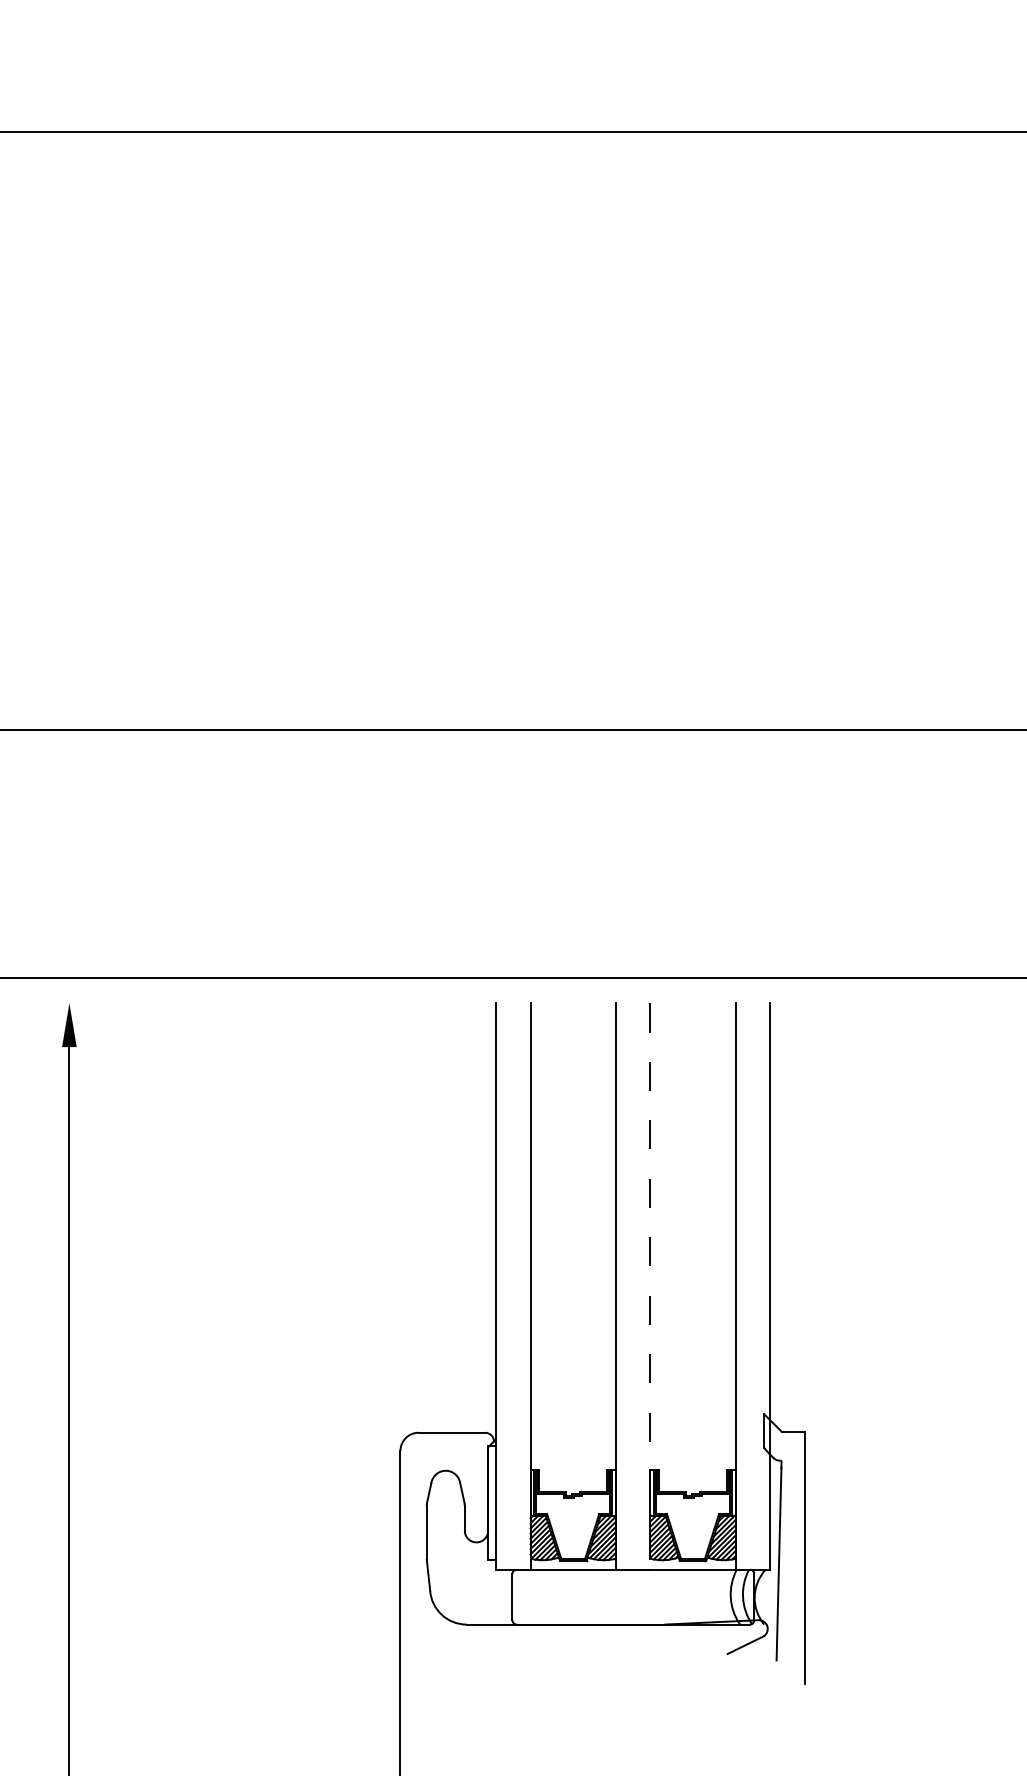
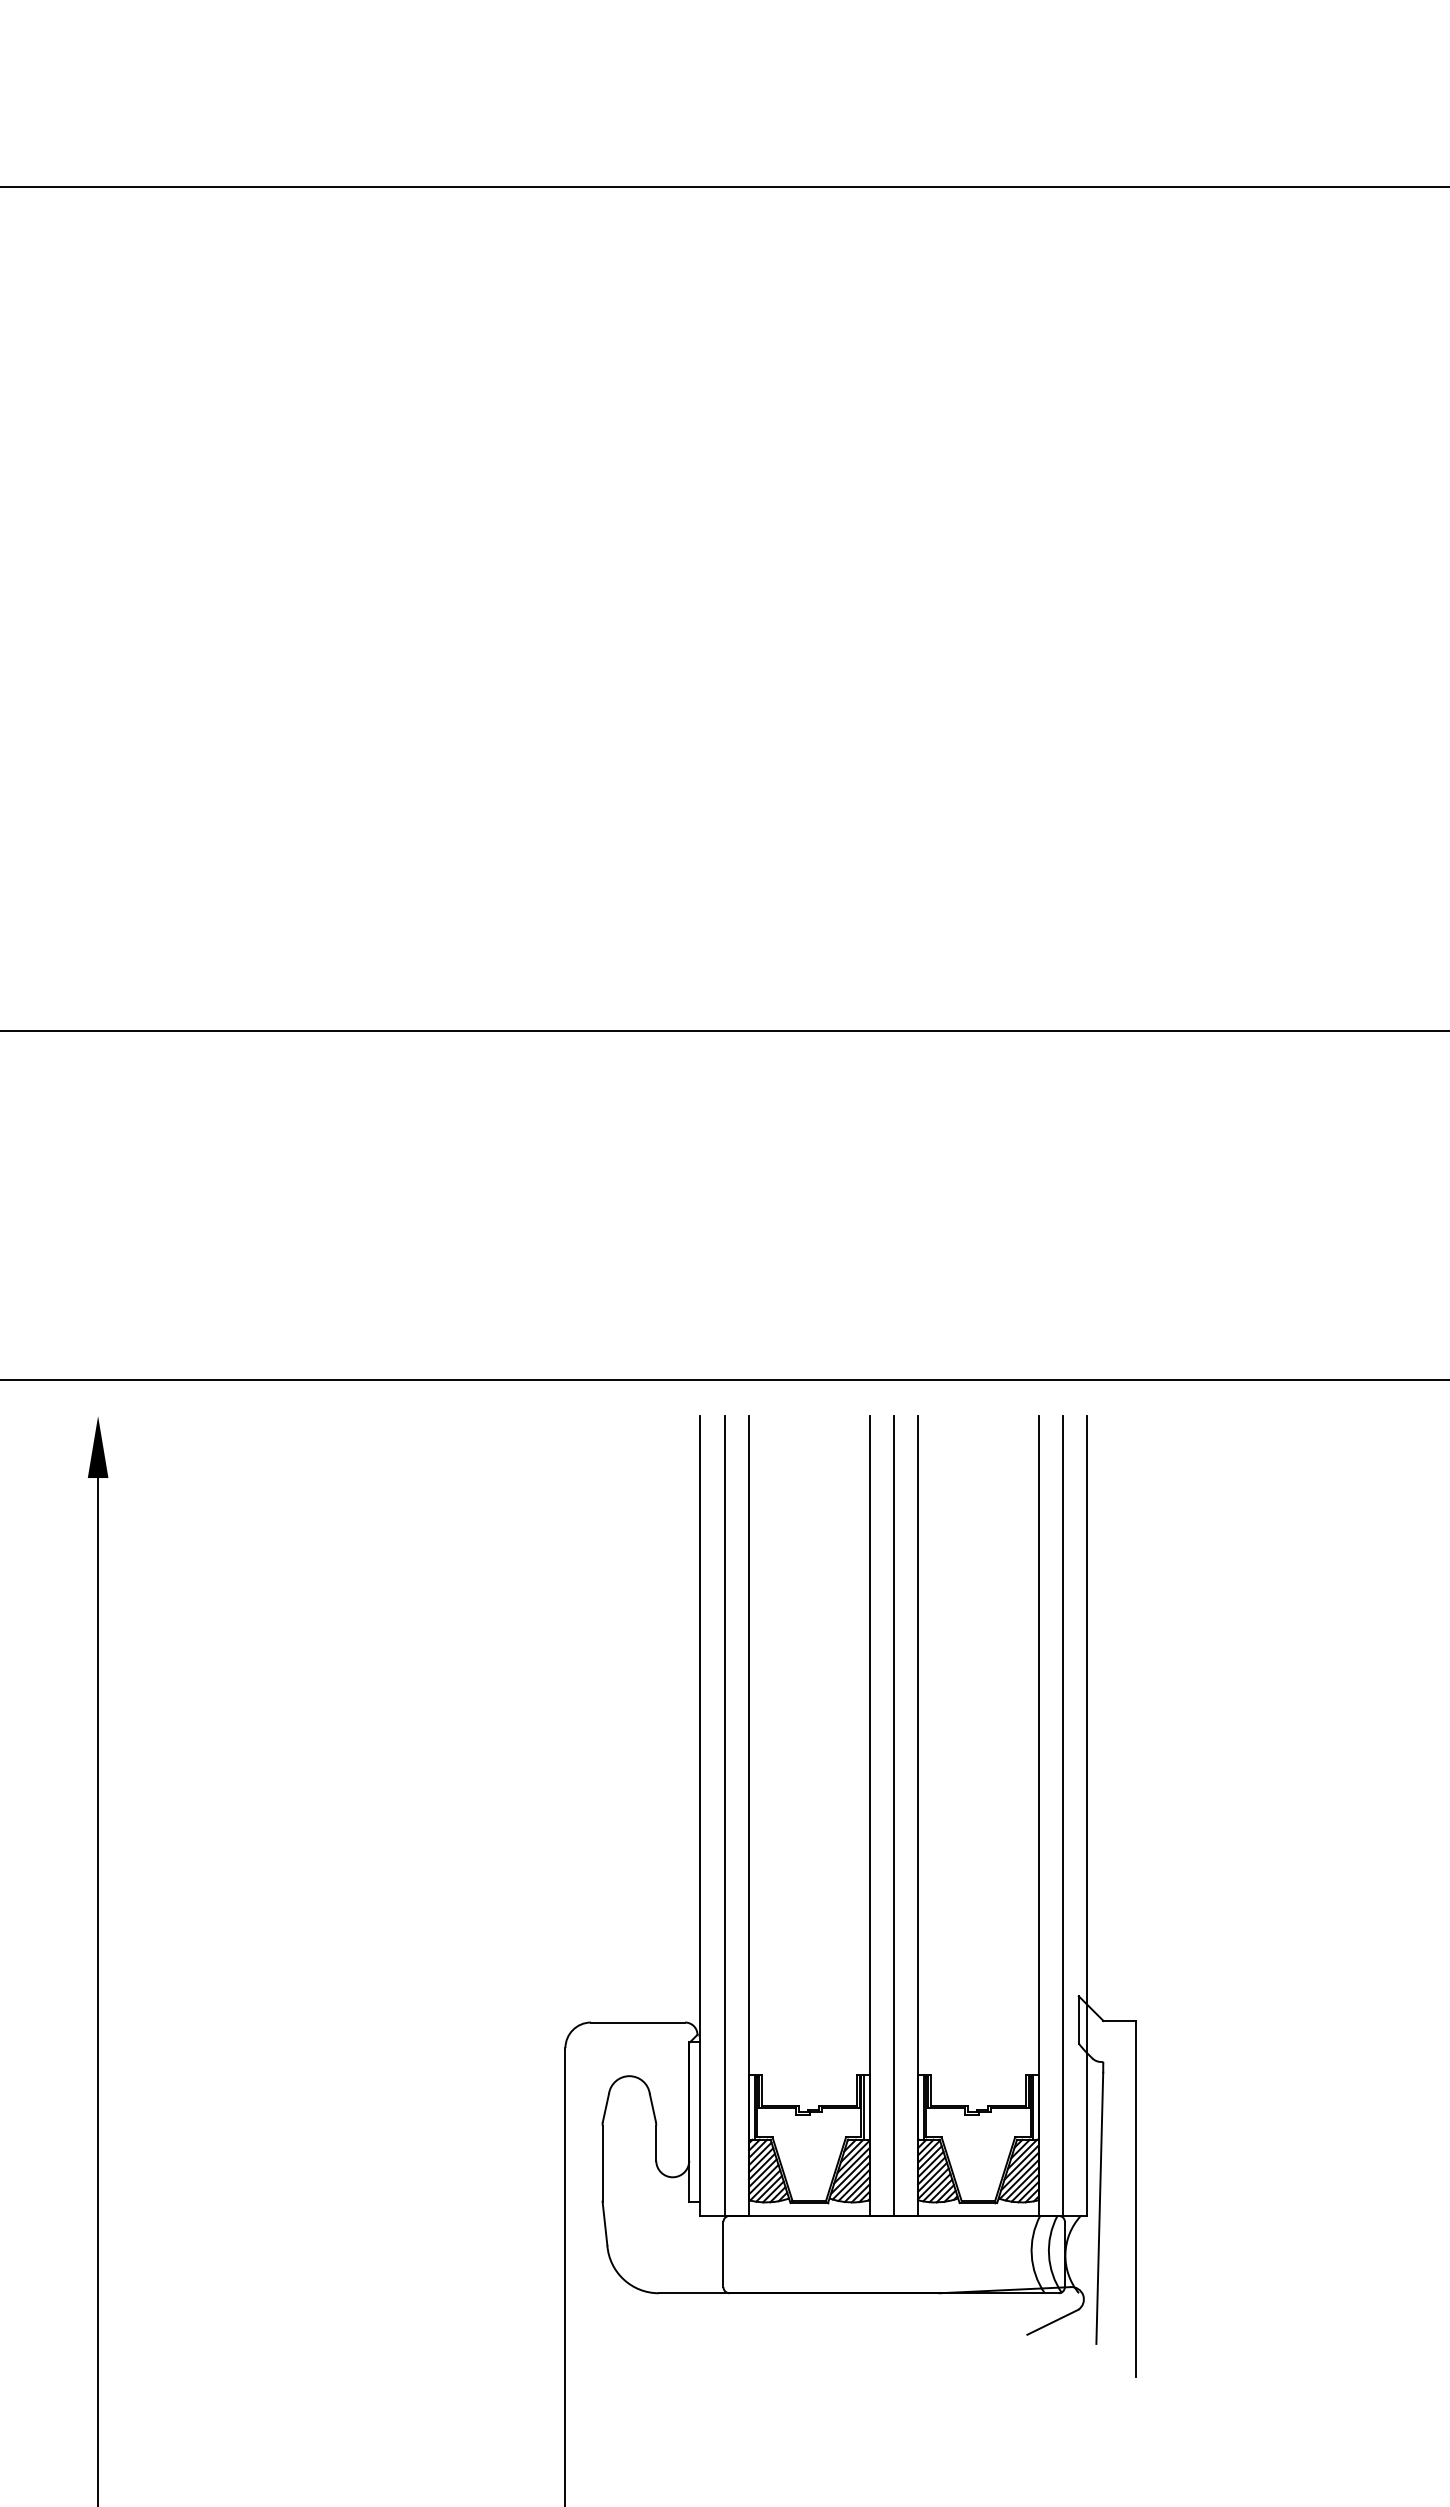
line: (513, 1286) -> (724, 1815), added
line: (632, 1286) -> (893, 1815), added
line: (650, 1286) -> (918, 1816), dashed -> solid
line: (752, 1286) -> (1062, 1815), added

